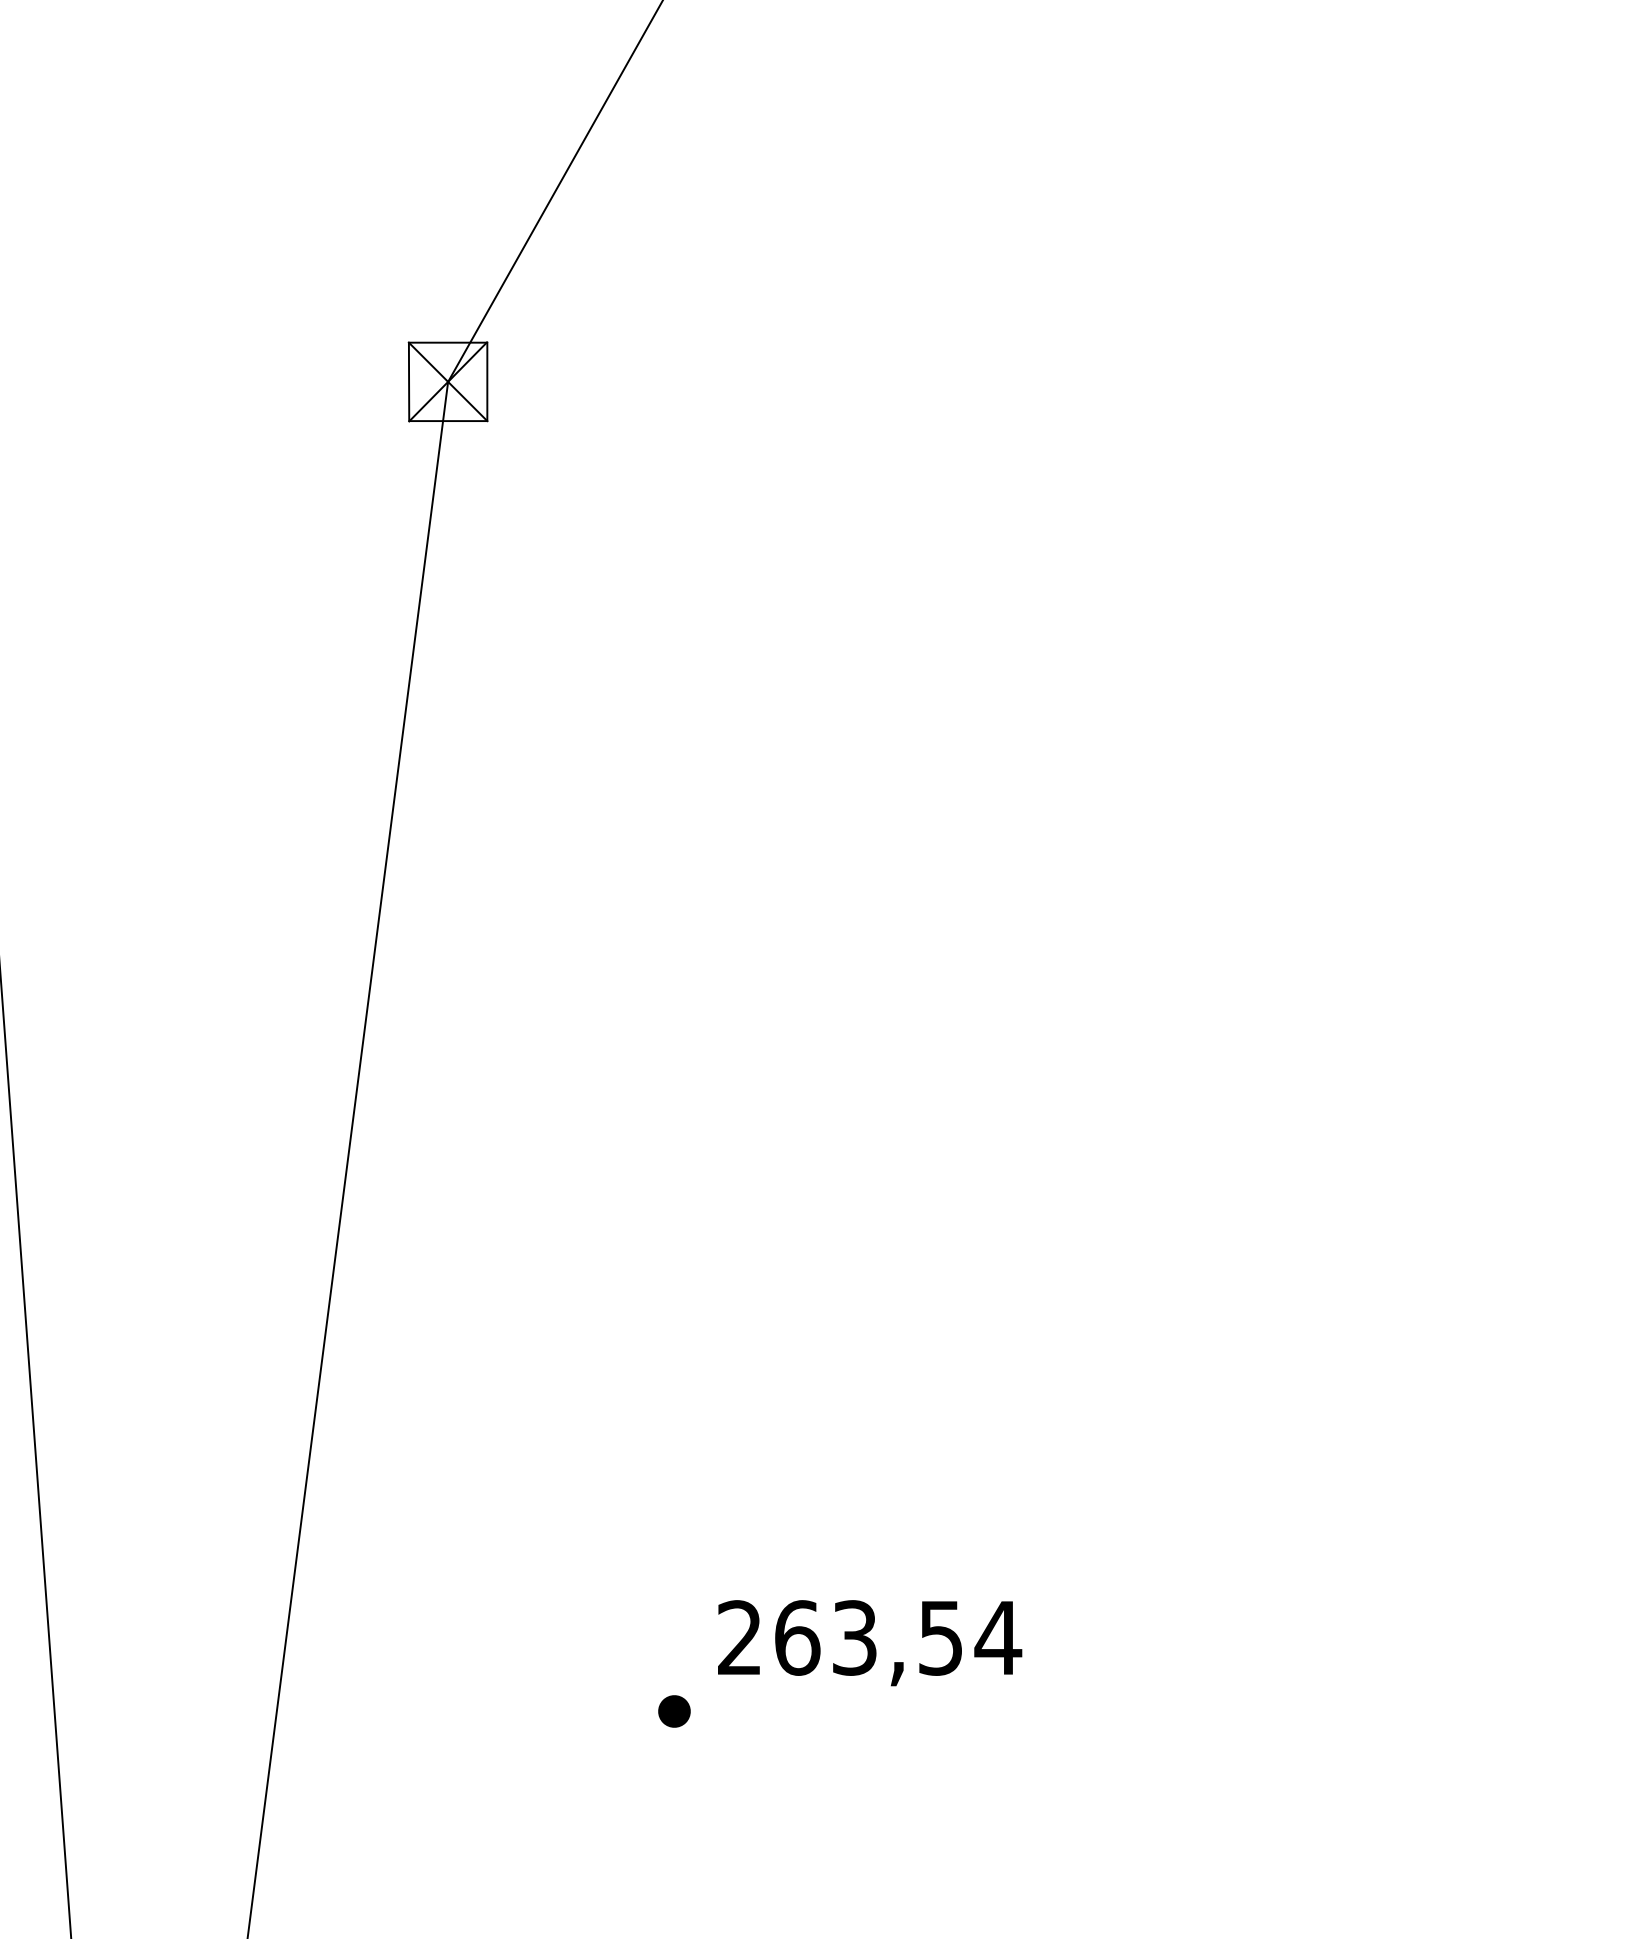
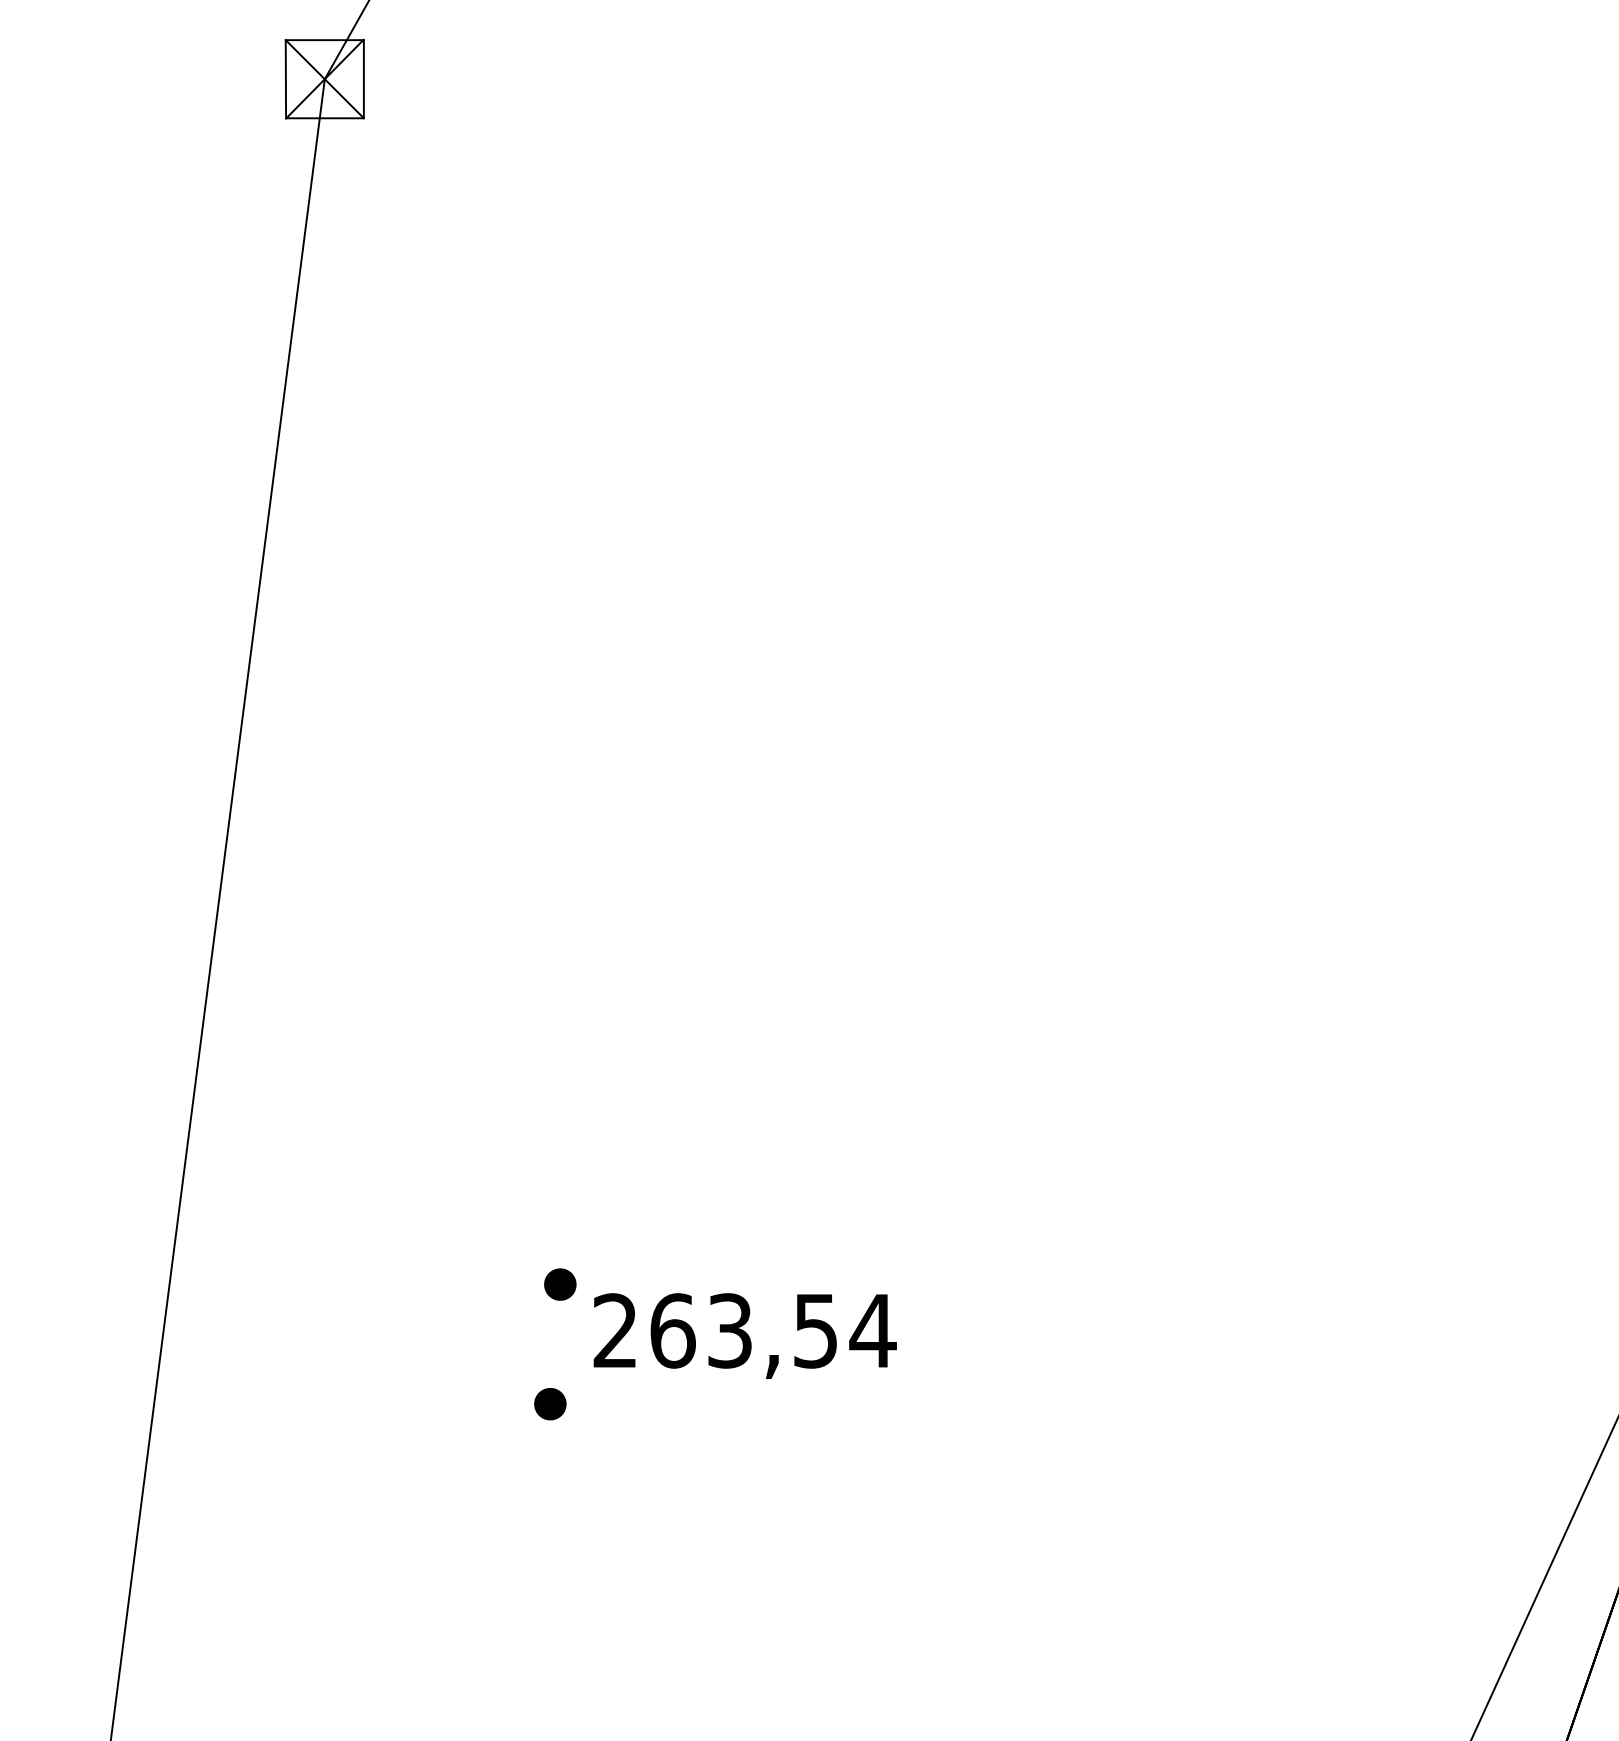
part: (684, 1591) -> (560, 1284), added

